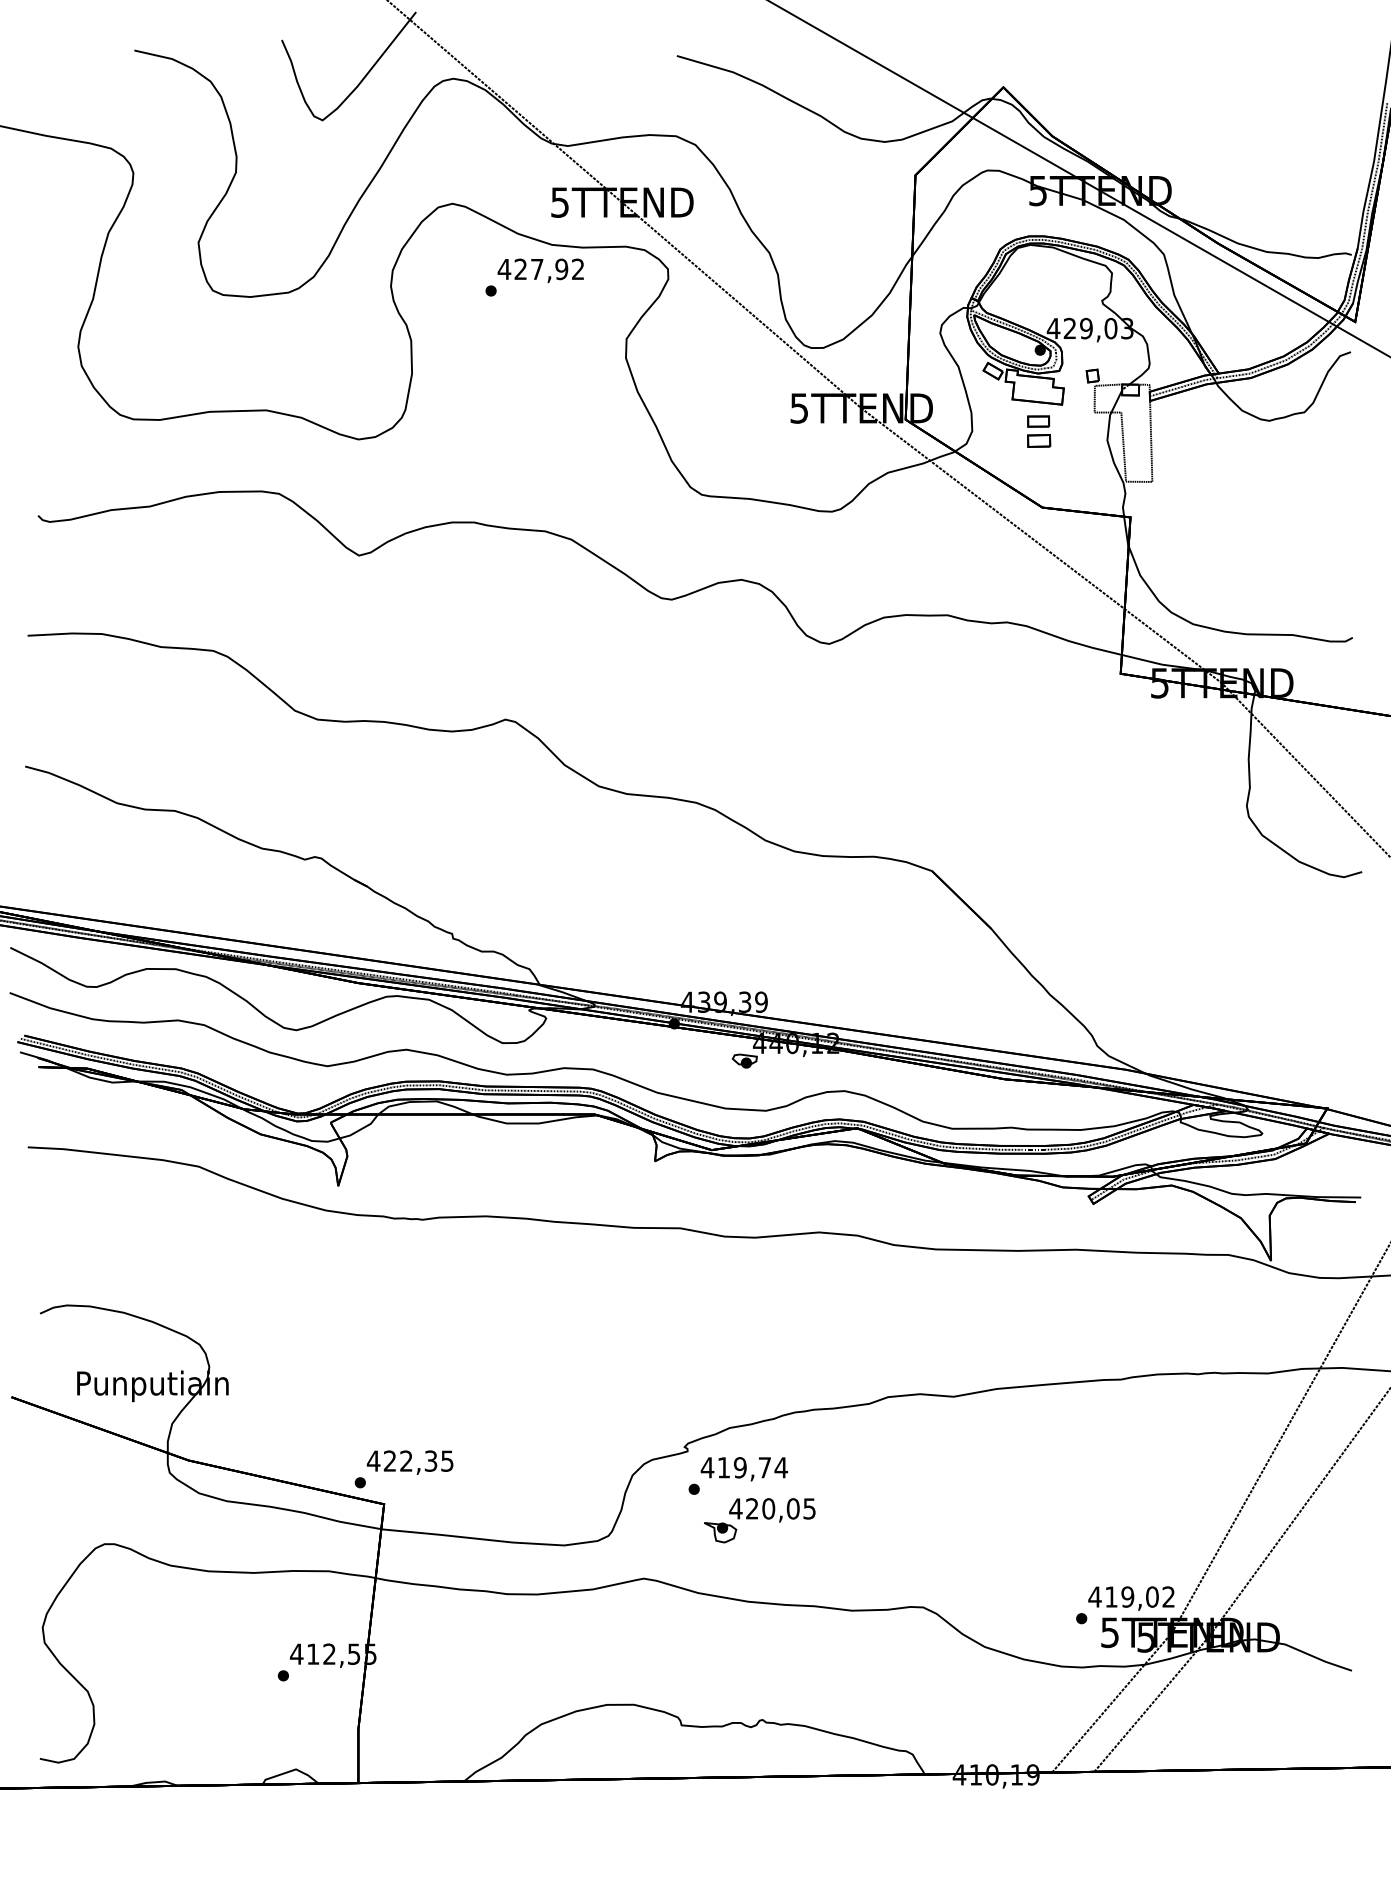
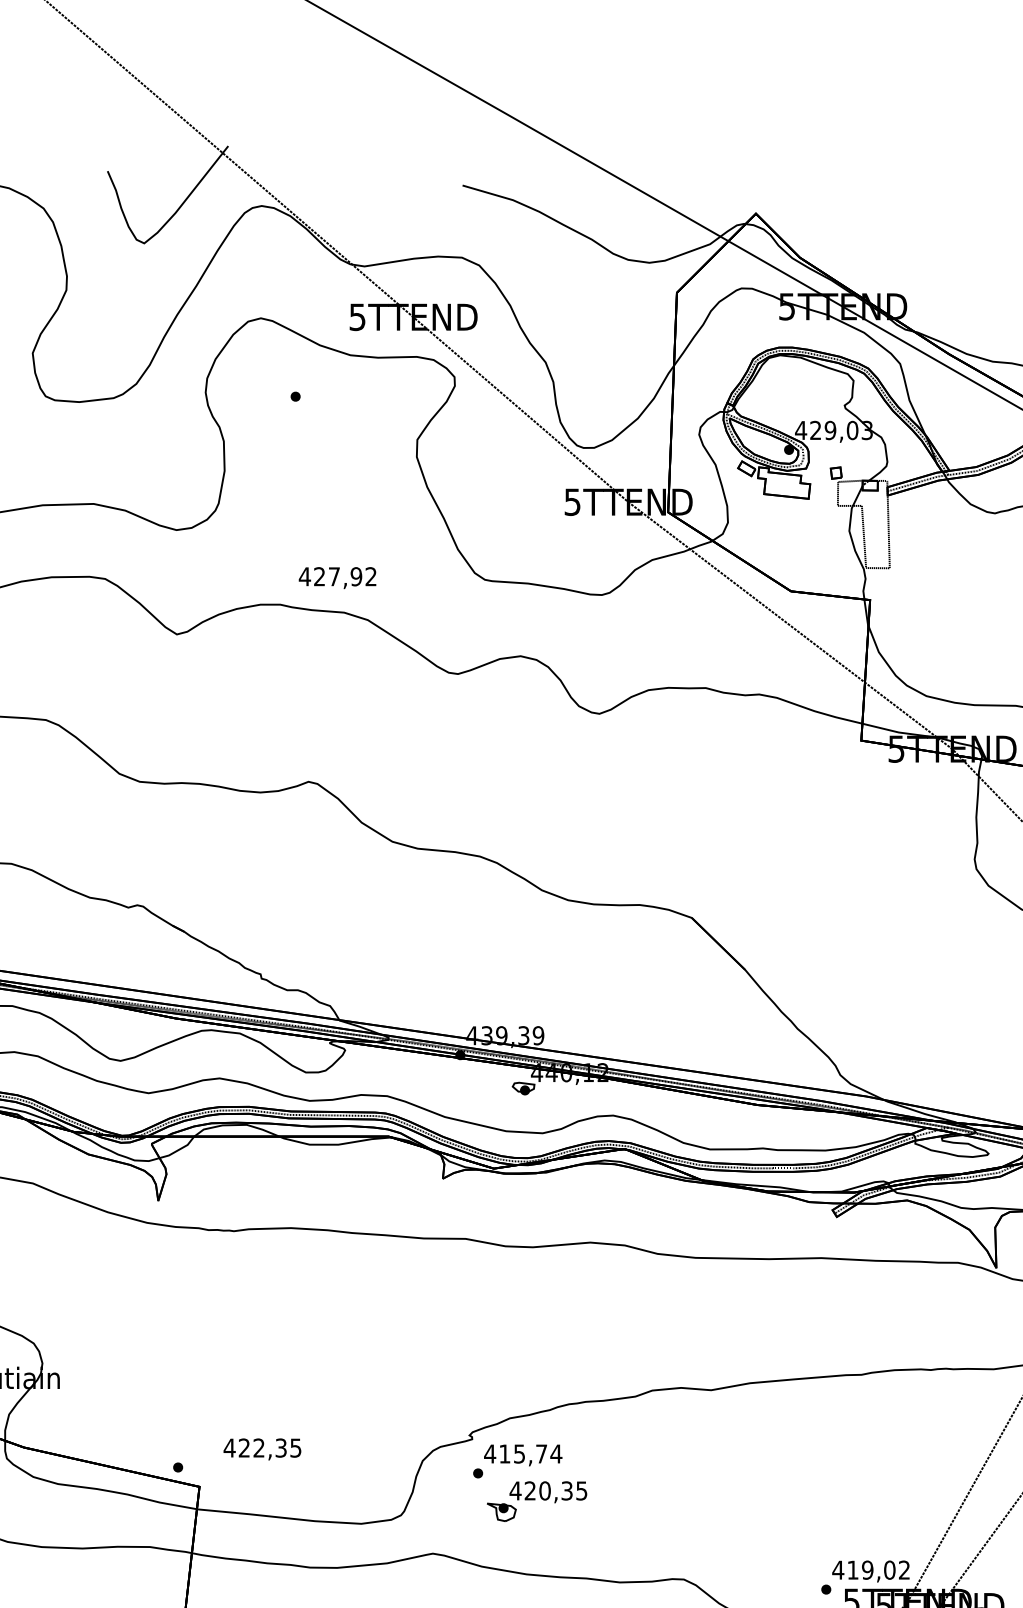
text: (540, 270) -> (337, 577), moved
part: (1039, 431) -> (788, 522), removed
text: (409, 1462) -> (261, 1449), moved
text: (739, 1467) -> (518, 1453), 419,74 -> 415,74
text: (792, 1508) -> (566, 1490), 420,05 -> 420,35

